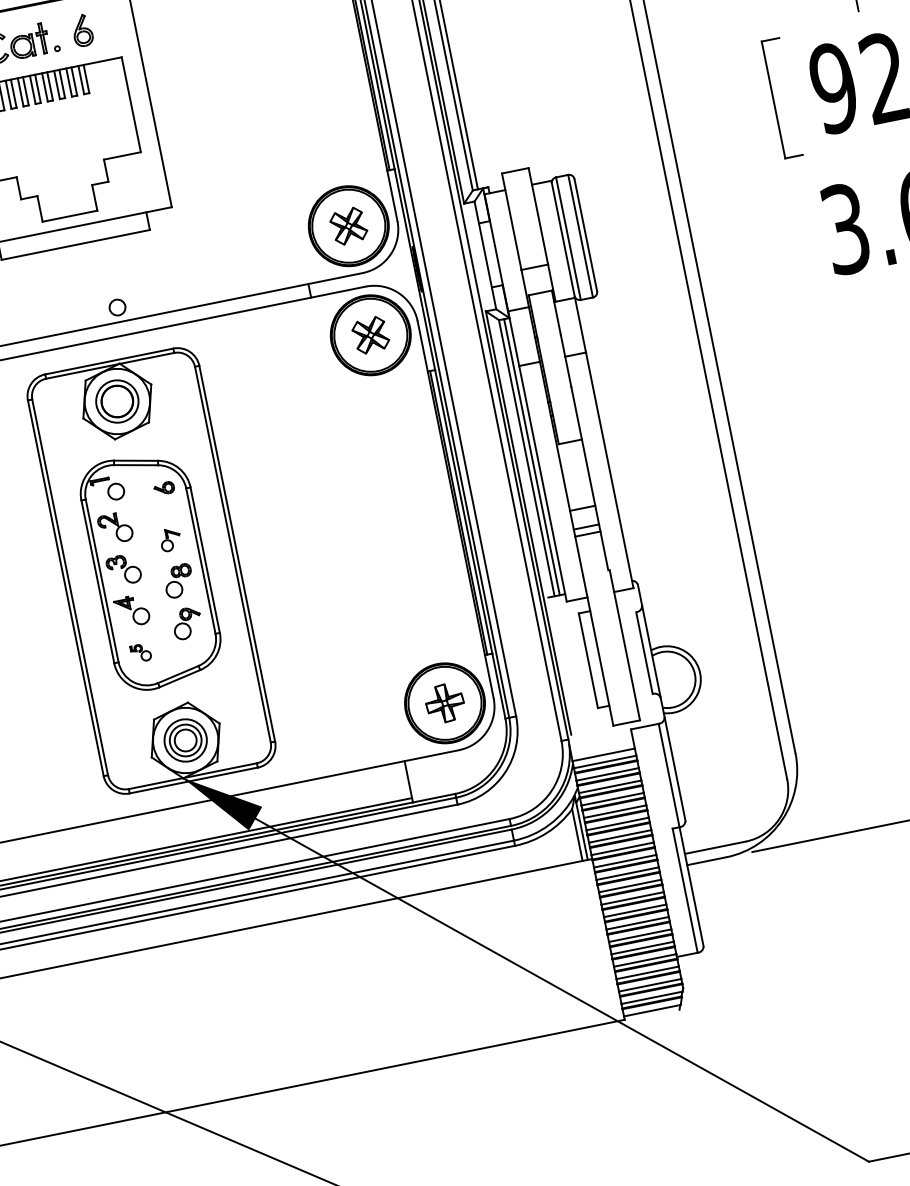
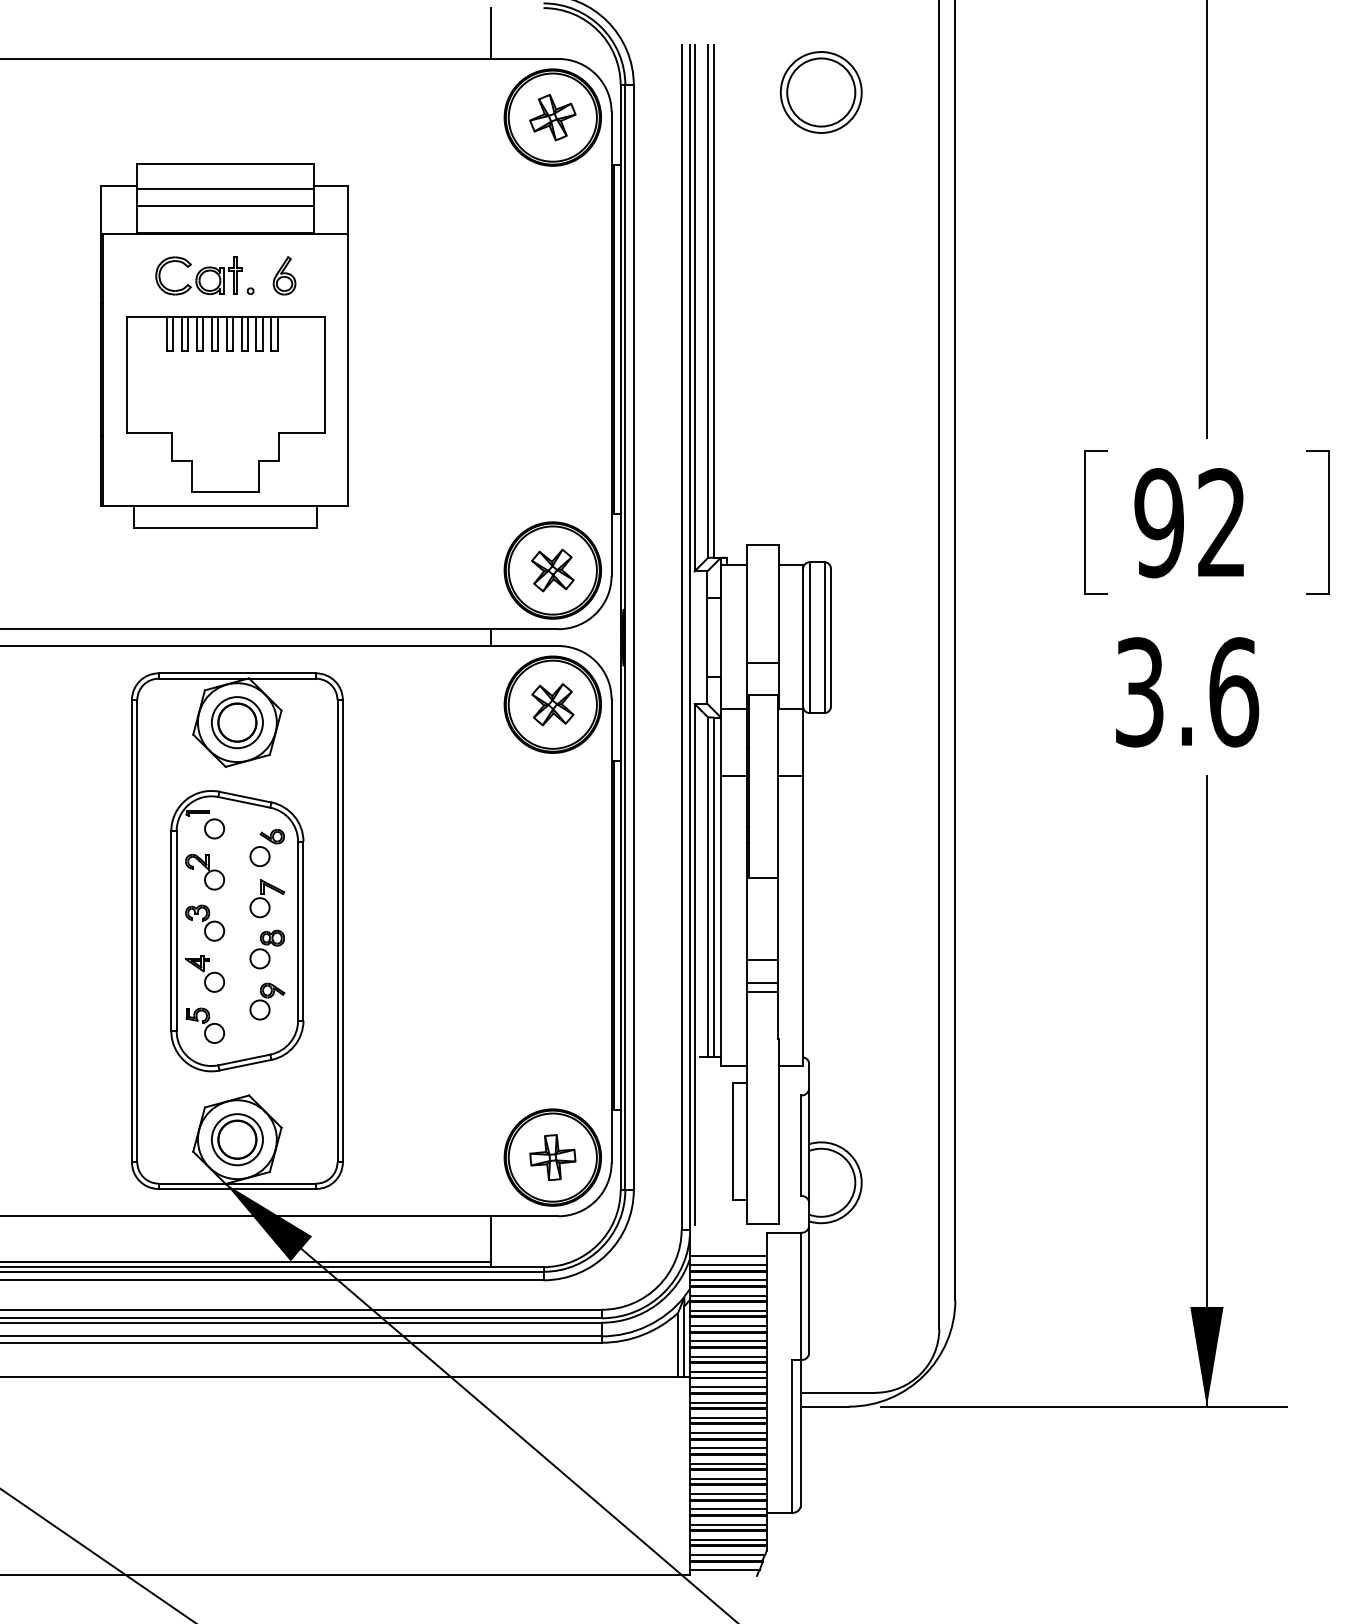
circle: (117, 307) -> (259, 856), moved
part: (170, 539) -> (267, 898), size x1.43
part: (141, 652) -> (205, 1025), size x1.67
circle: (185, 740) -> (237, 1139), size x1.43

